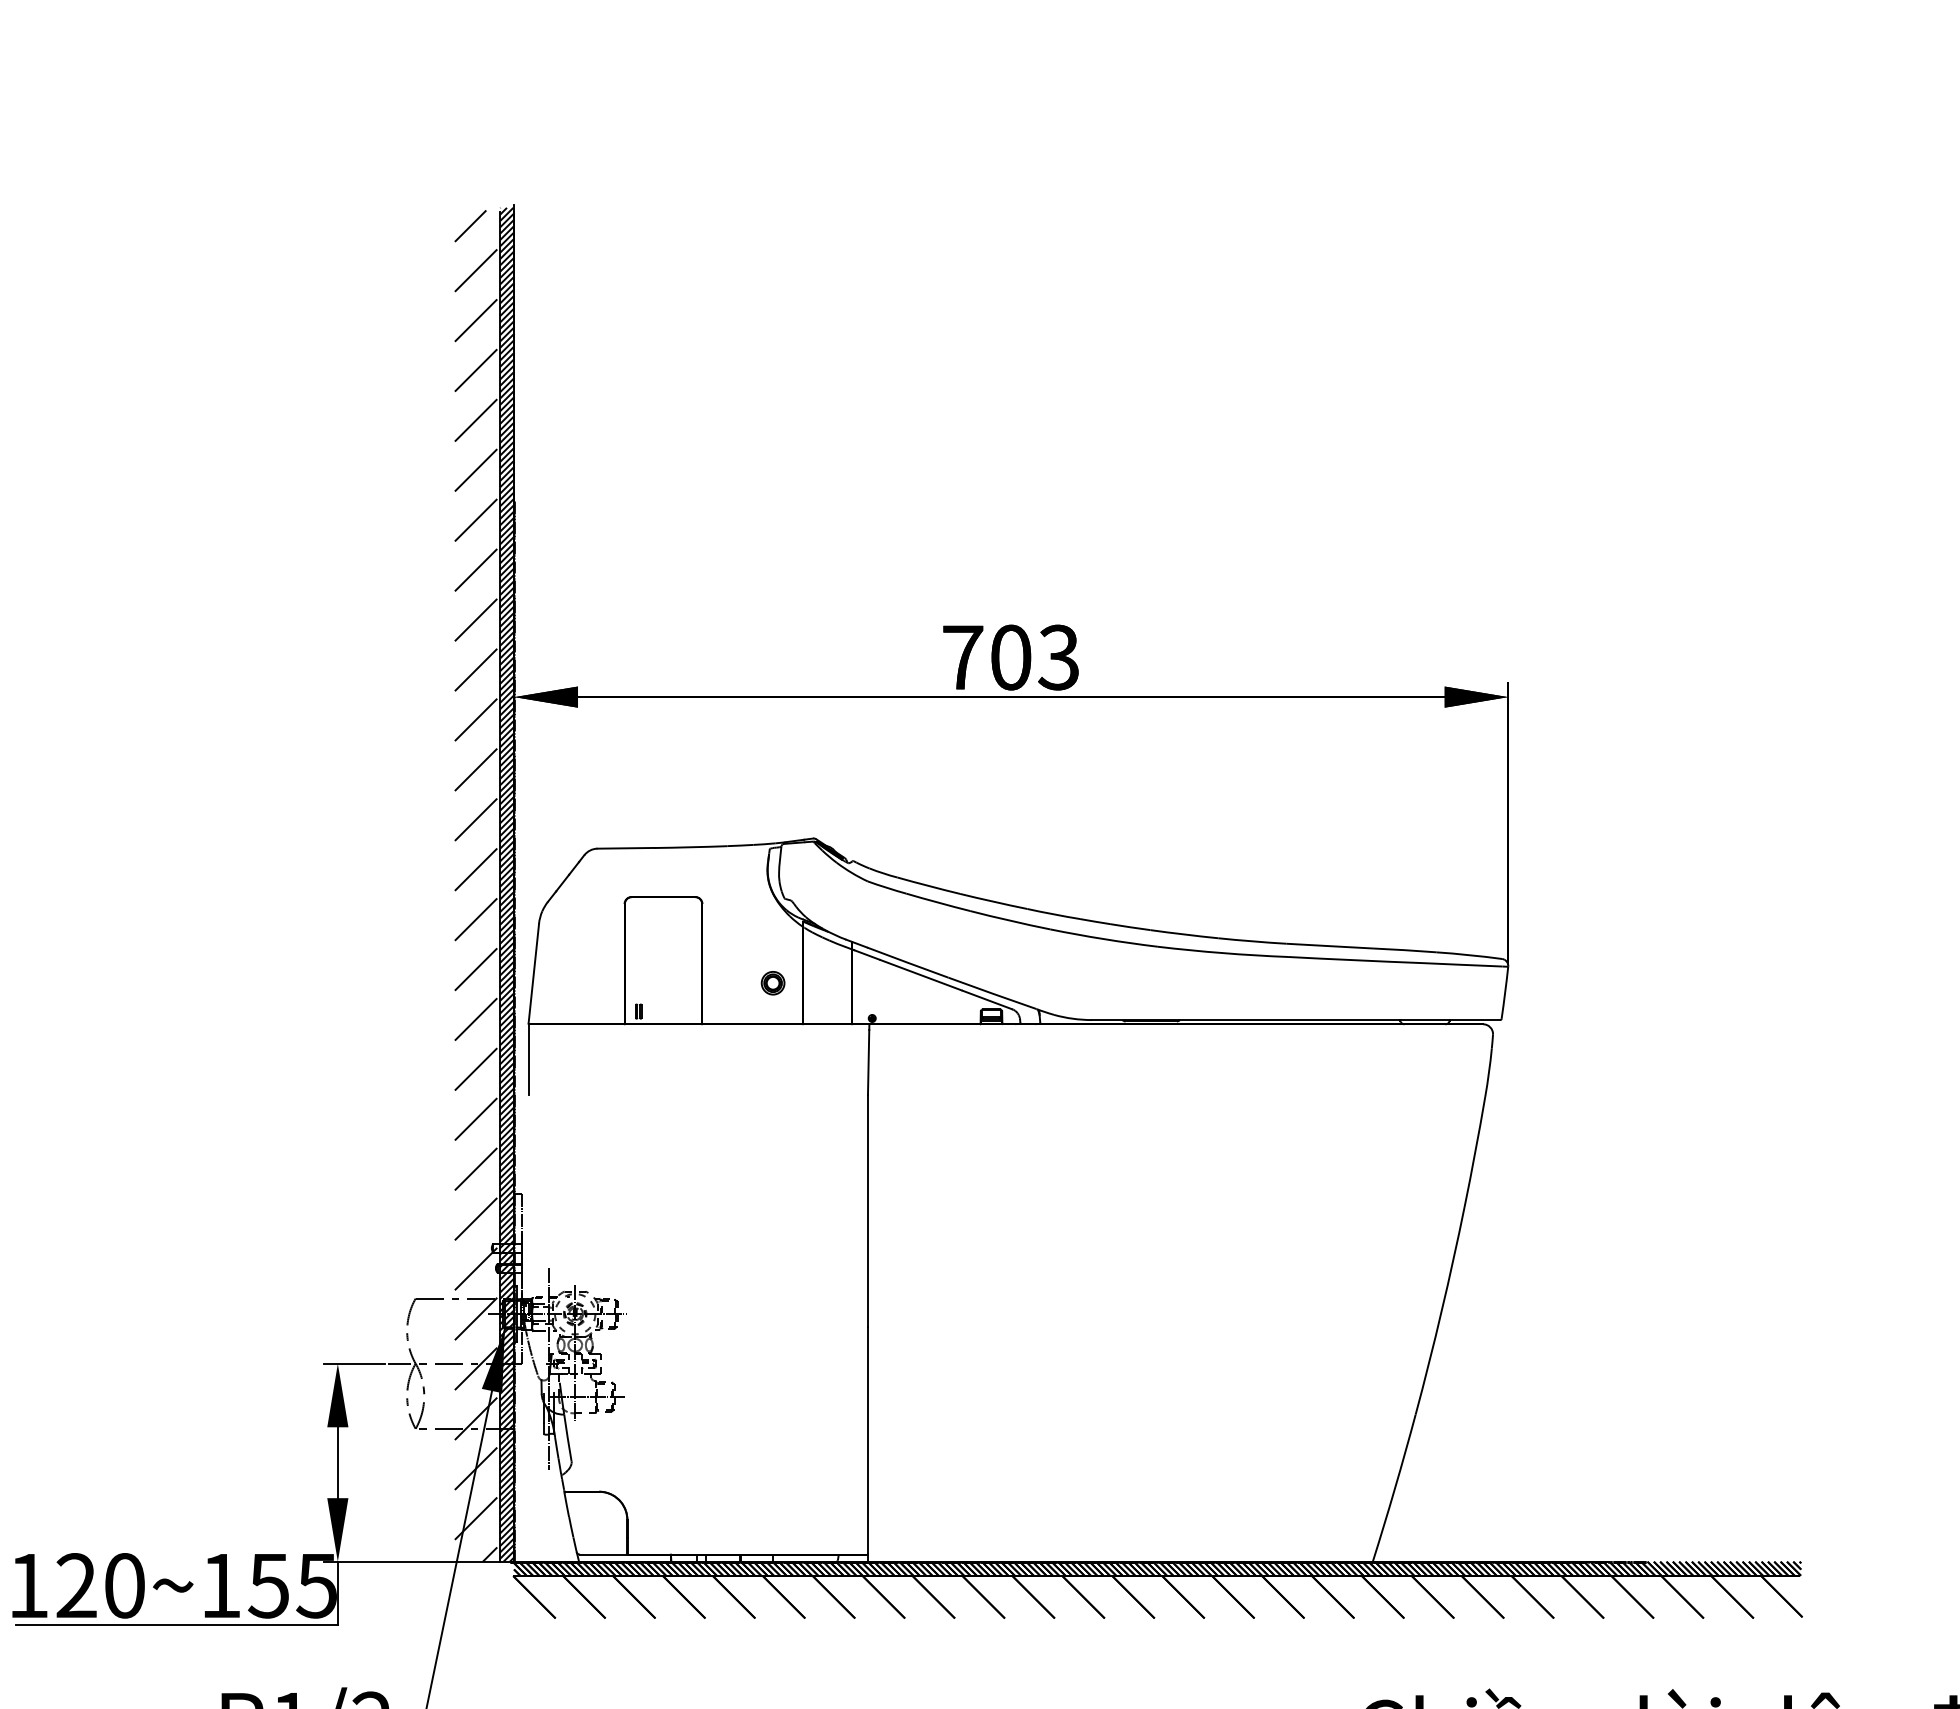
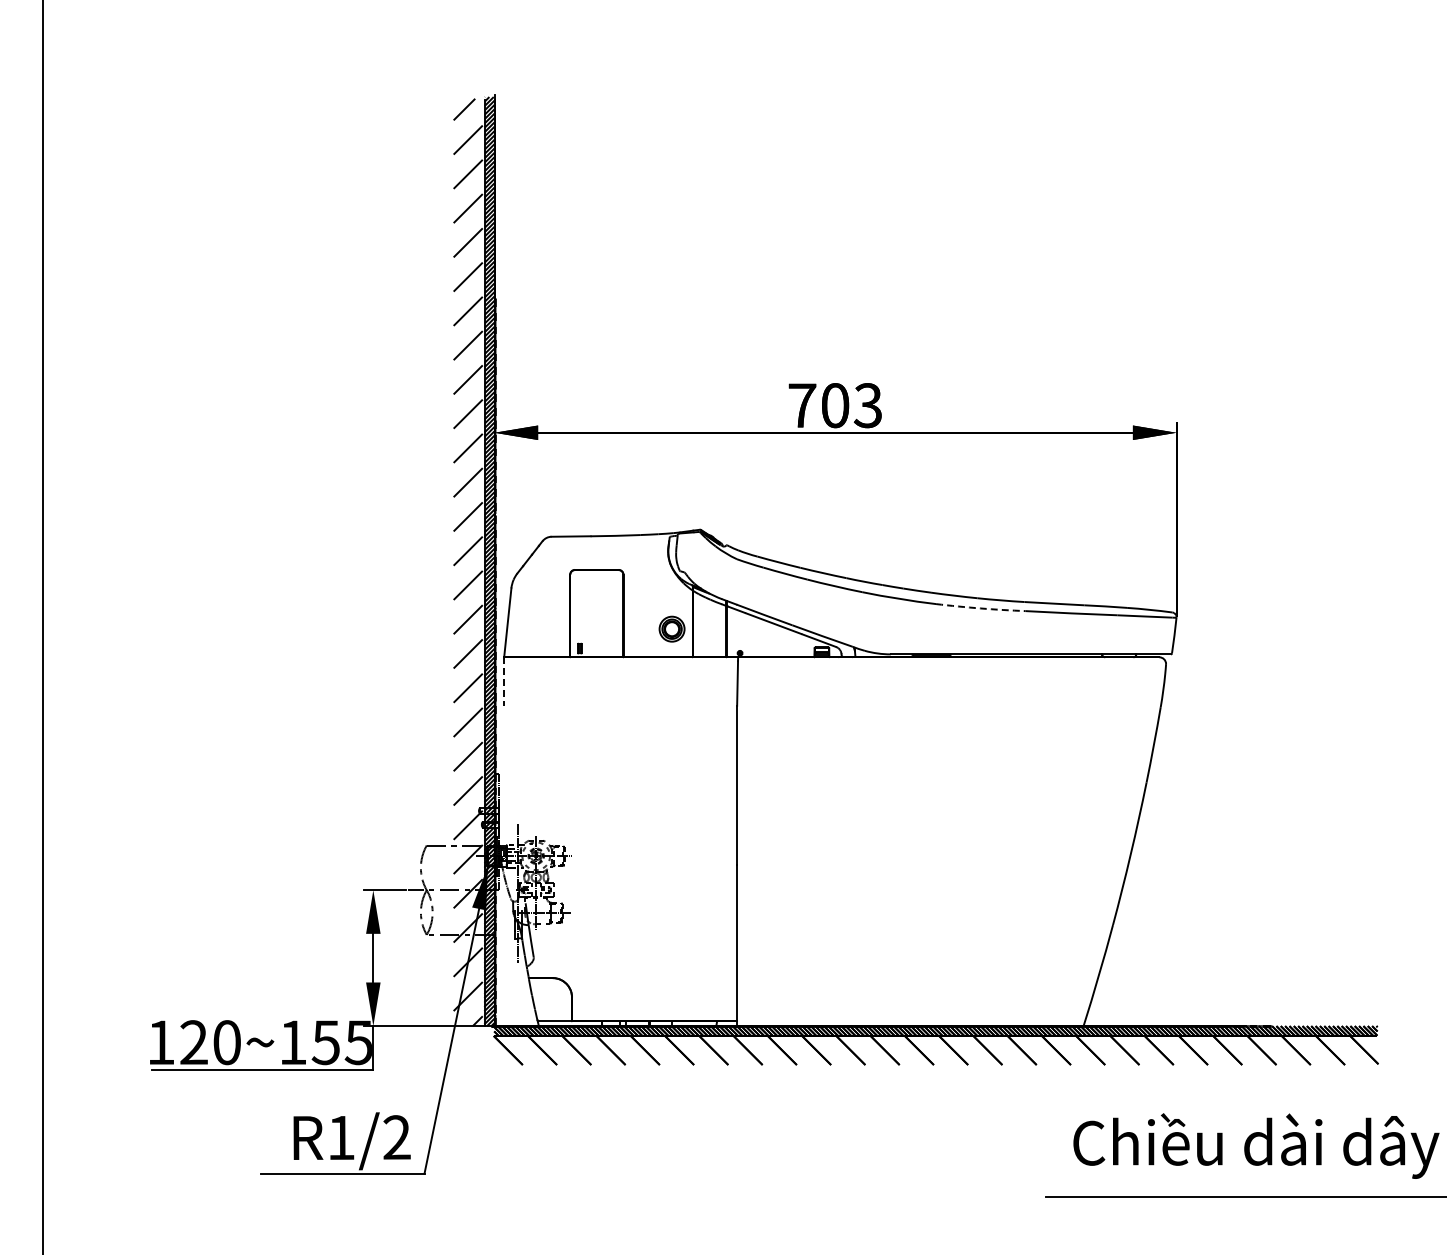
arc: (1222, 953) -> (980, 608), solid -> dashed
part: (772, 982) -> (671, 628), size x1.6
line: (528, 1061) -> (504, 682), solid -> dashed

